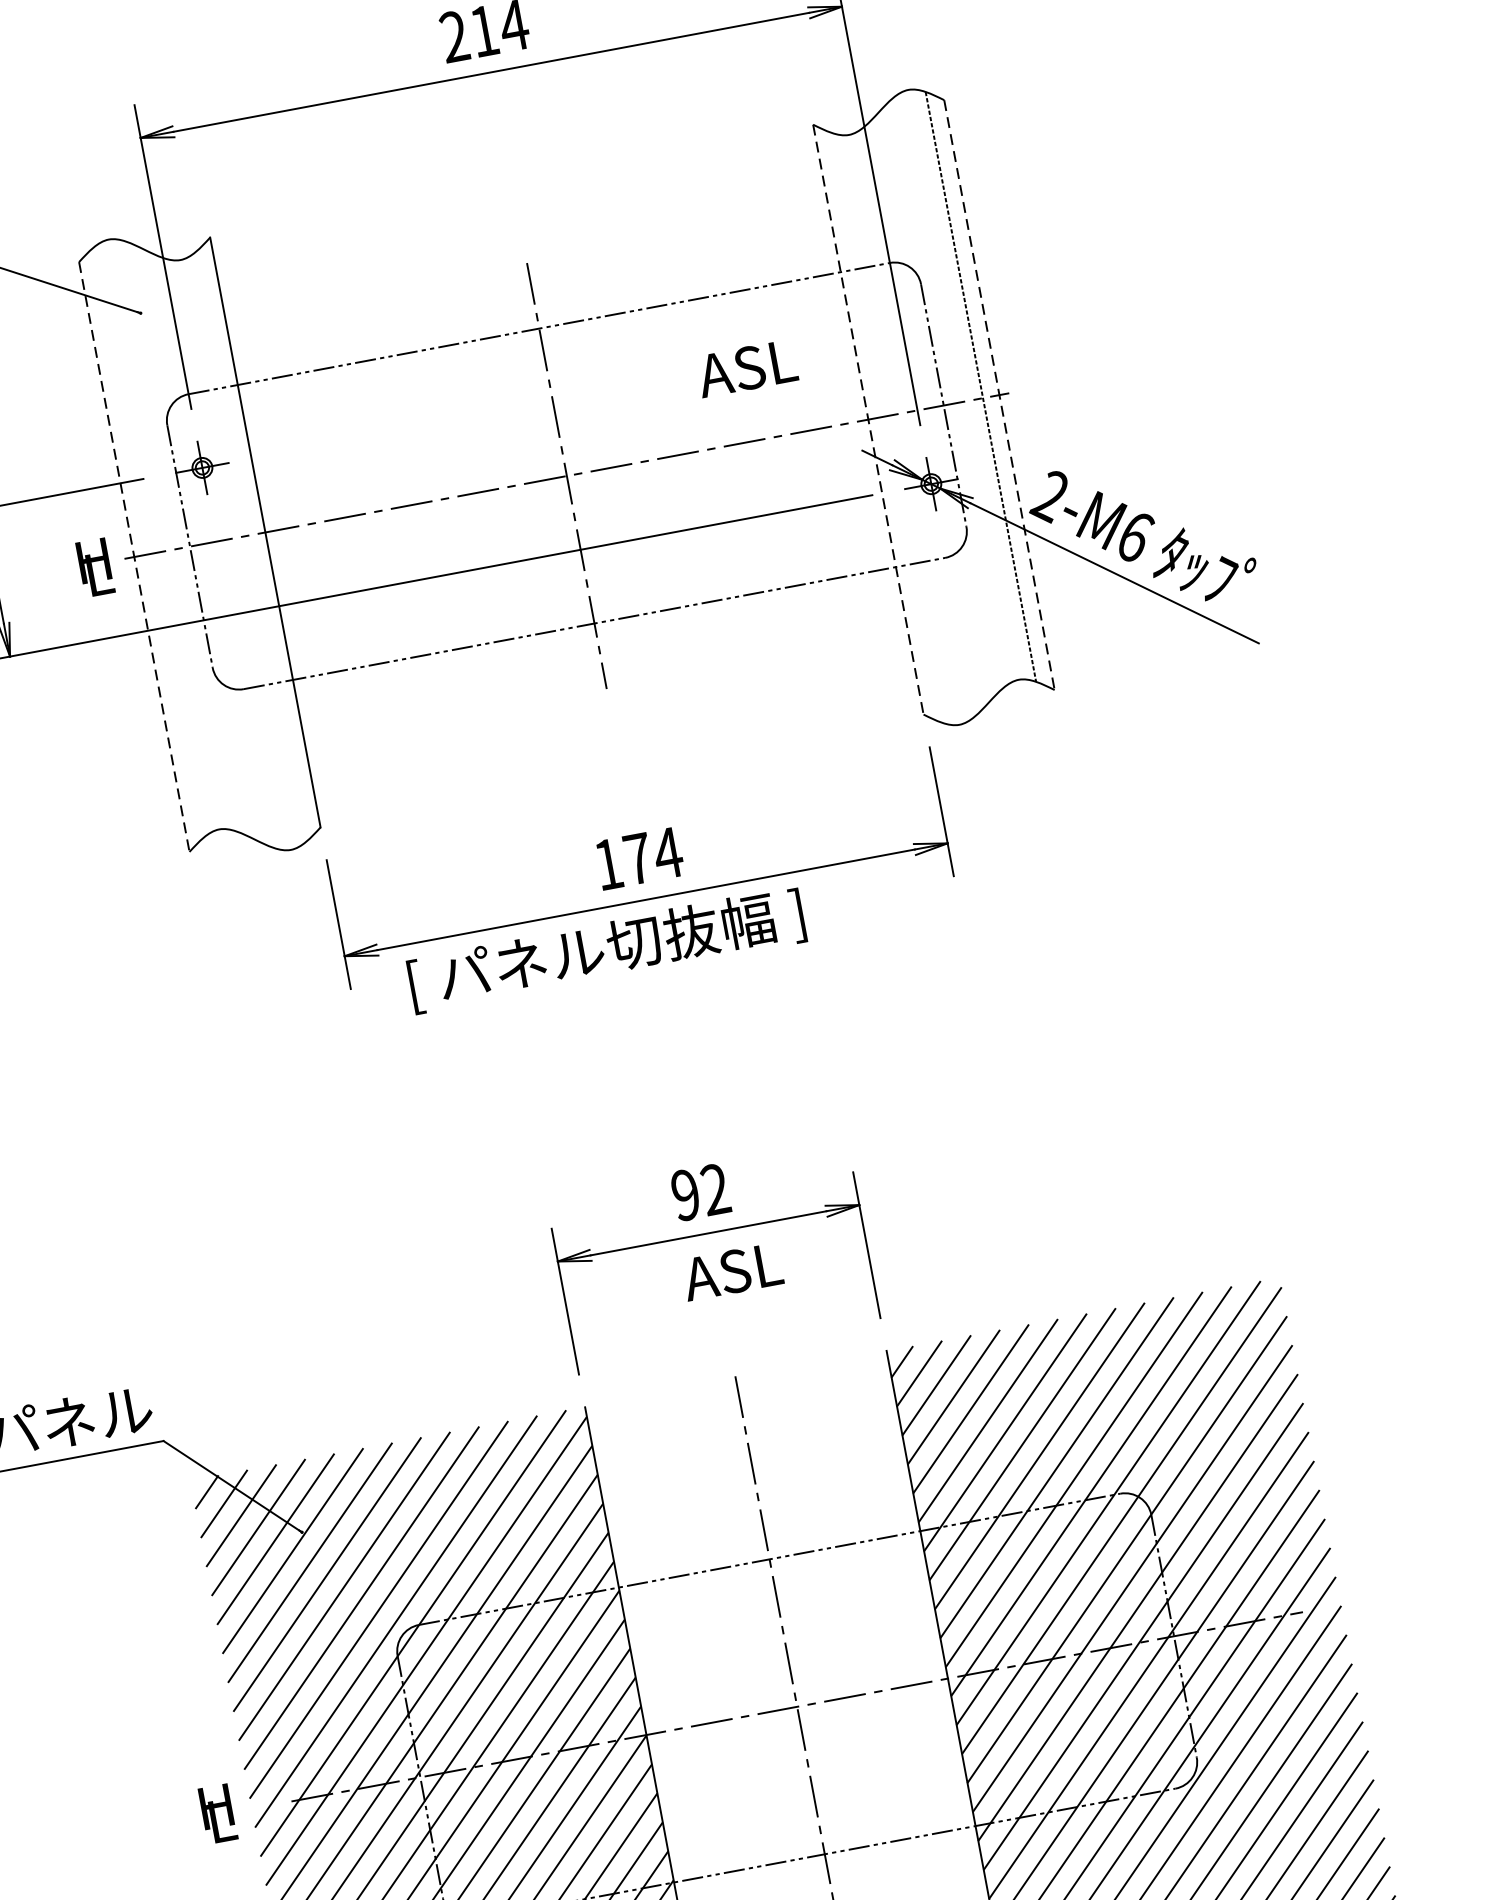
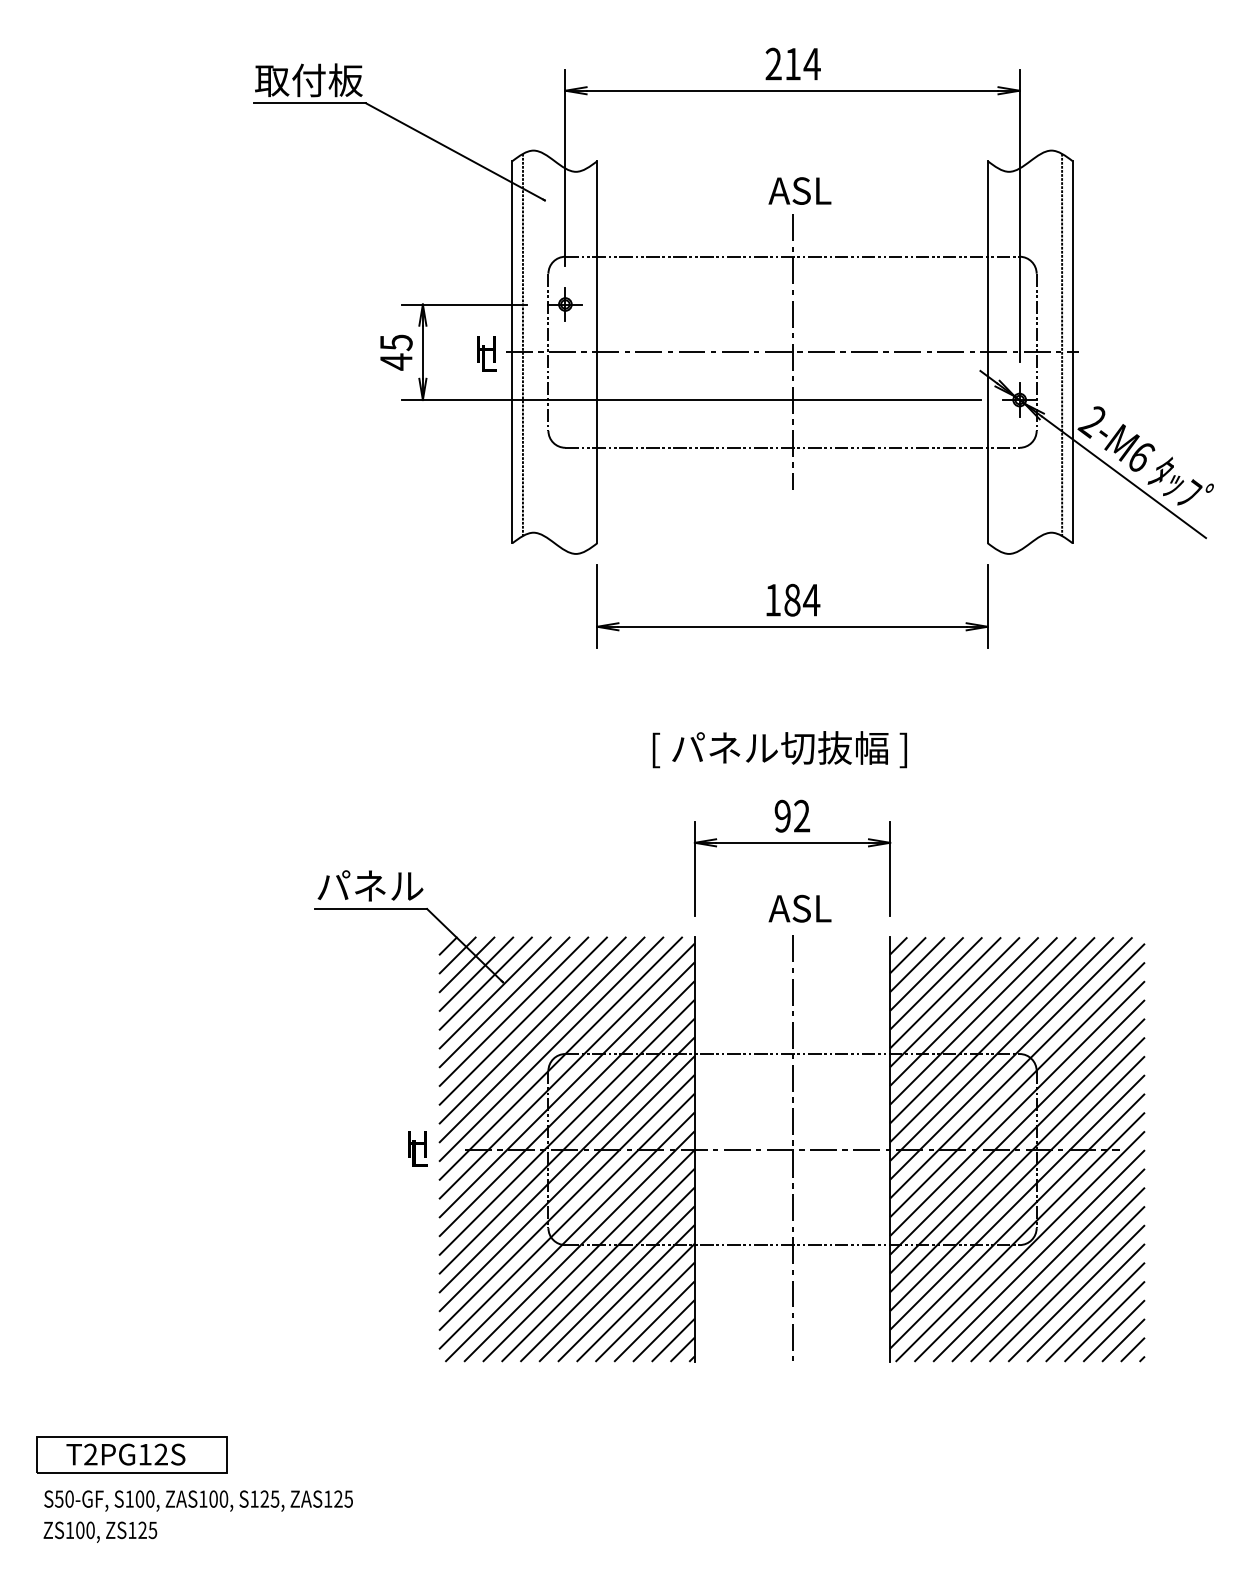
text: (746, 367) -> (799, 190), moved
line: (999, 395) -> (1072, 352), dashed -> solid
line: (867, 420) -> (987, 352), dashed -> solid
line: (147, 542) -> (522, 344), added
line: (134, 557) -> (512, 352), dashed -> solid
text: (638, 857) -> (792, 599), 174 -> 184
text: (605, 950) -> (779, 749), moved
text: (731, 1271) -> (799, 908), moved

